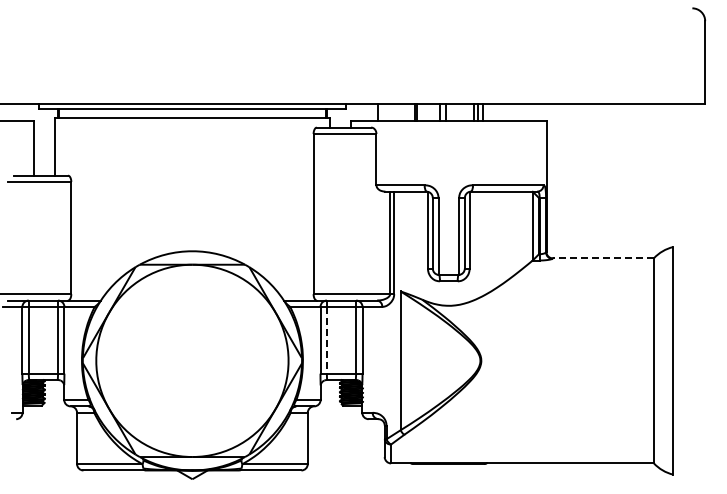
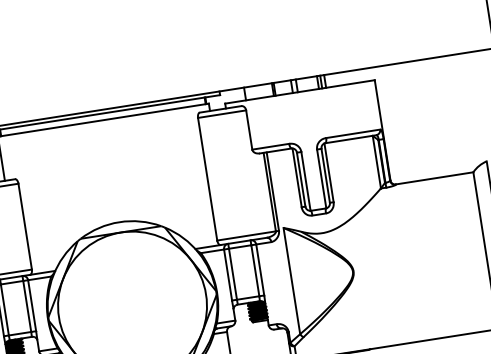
line: (602, 258) -> (434, 178), dashed -> solid
line: (326, 340) -> (232, 274), dashed -> solid

